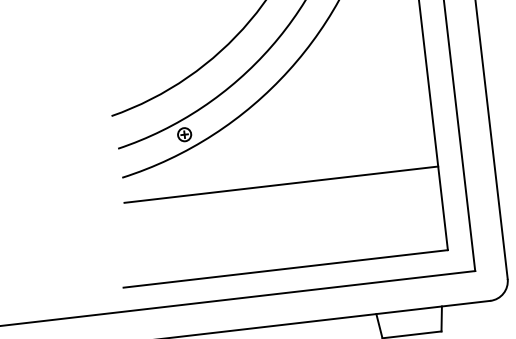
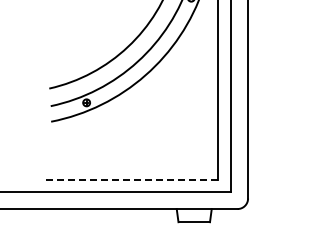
line: (281, 185) -> (134, 135), removed
line: (285, 268) -> (131, 179), solid -> dashed

